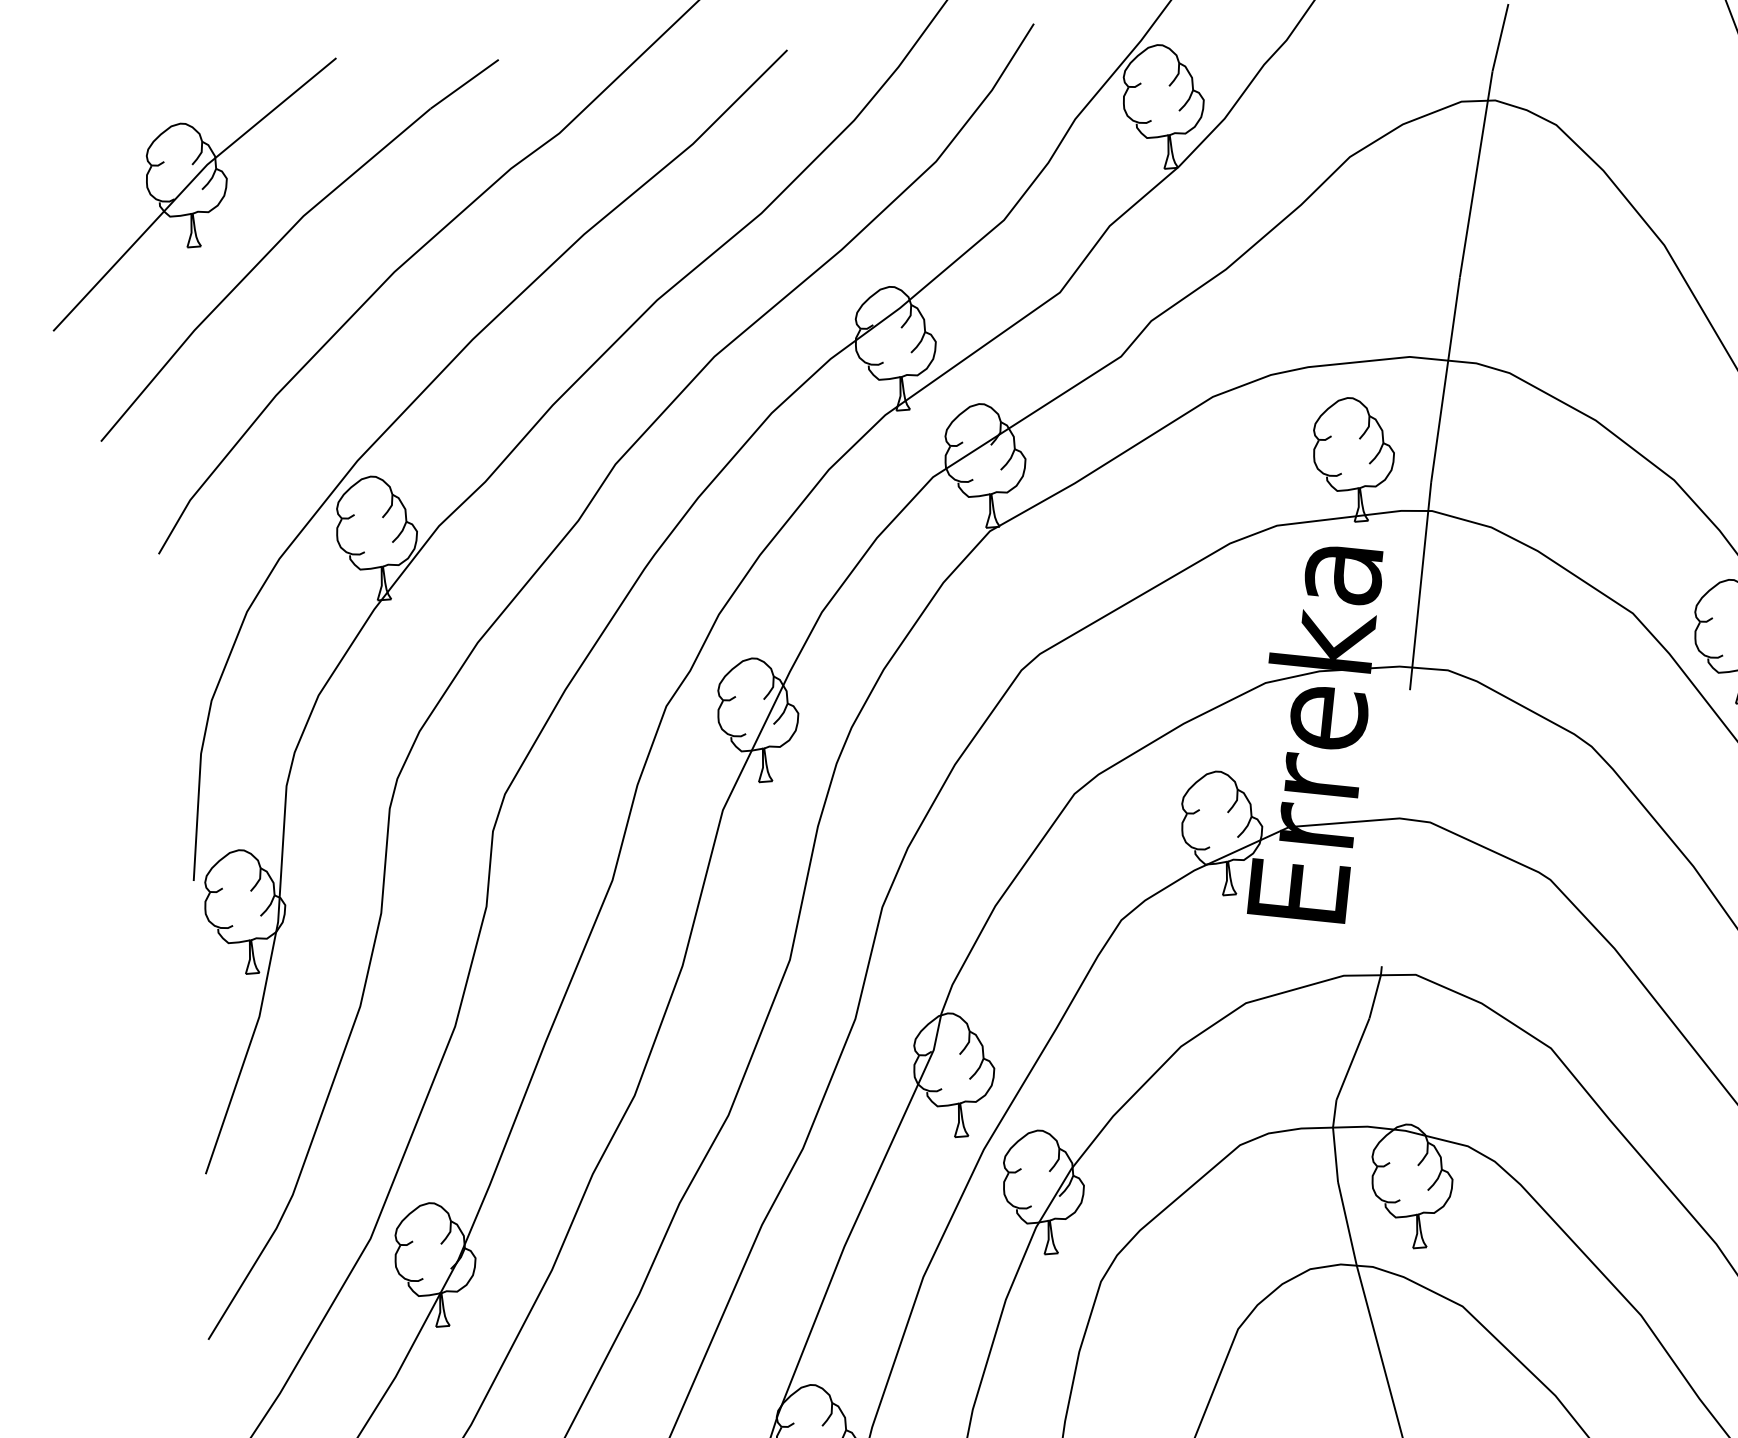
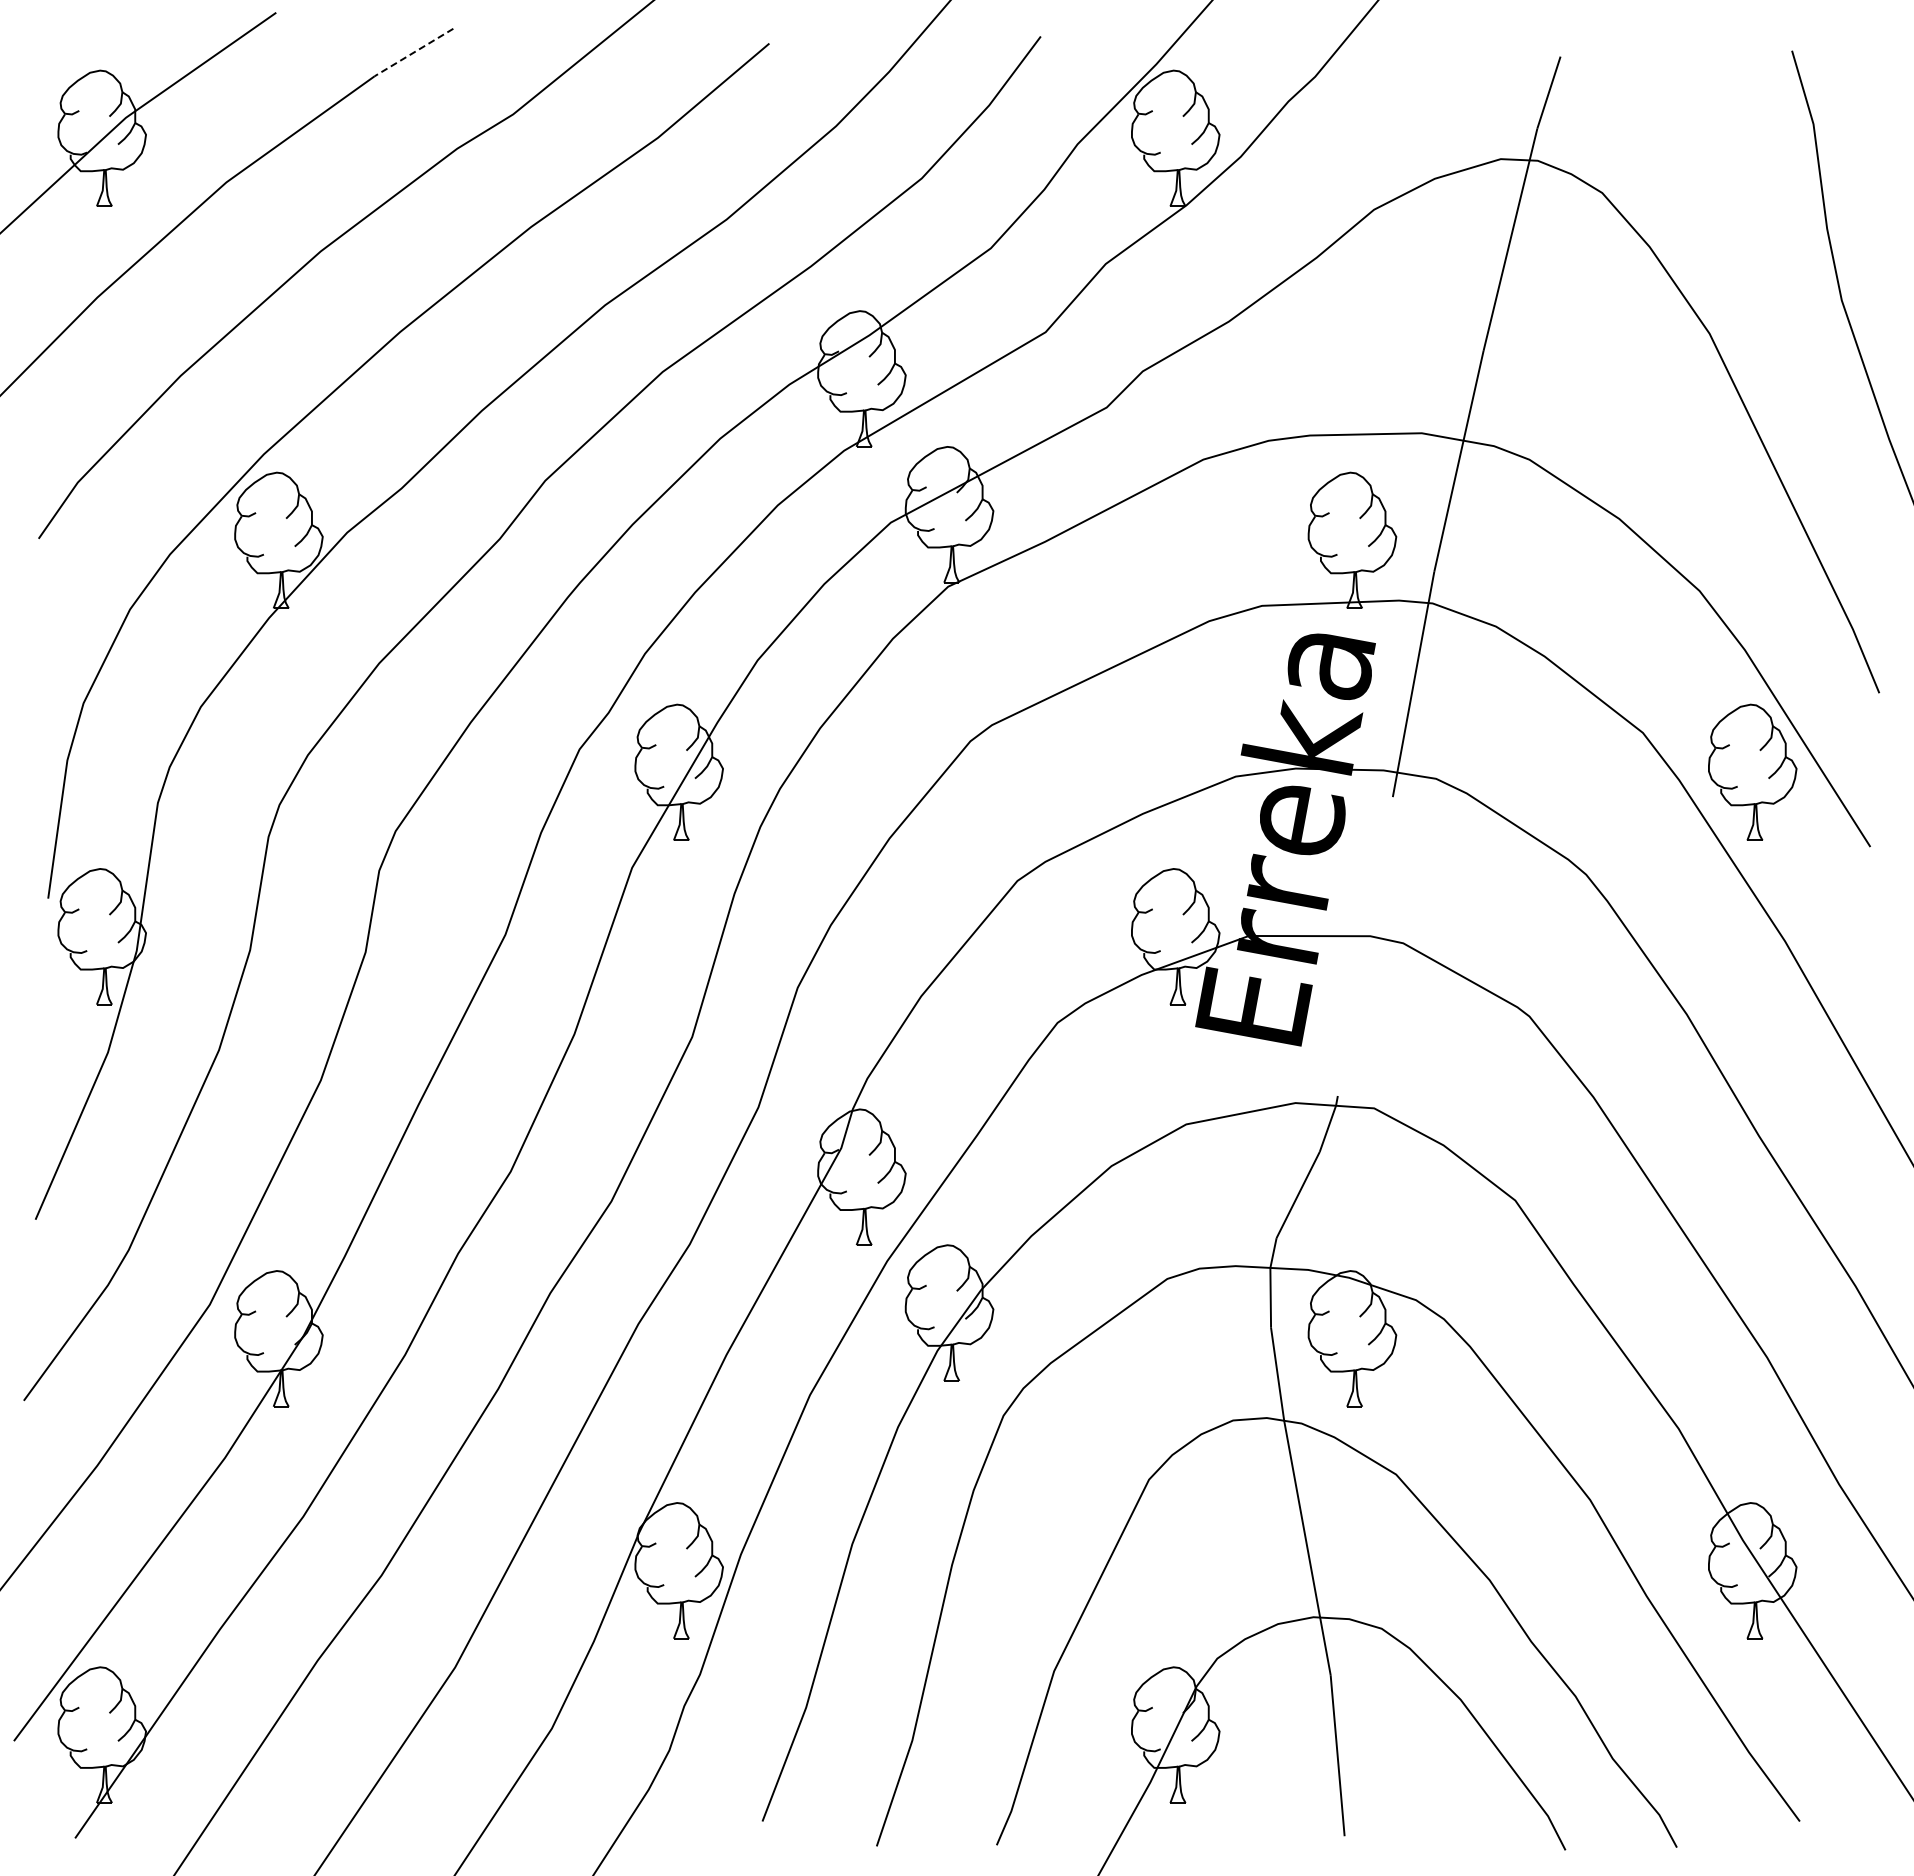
line: (465, 84) -> (414, 52), solid -> dashed

